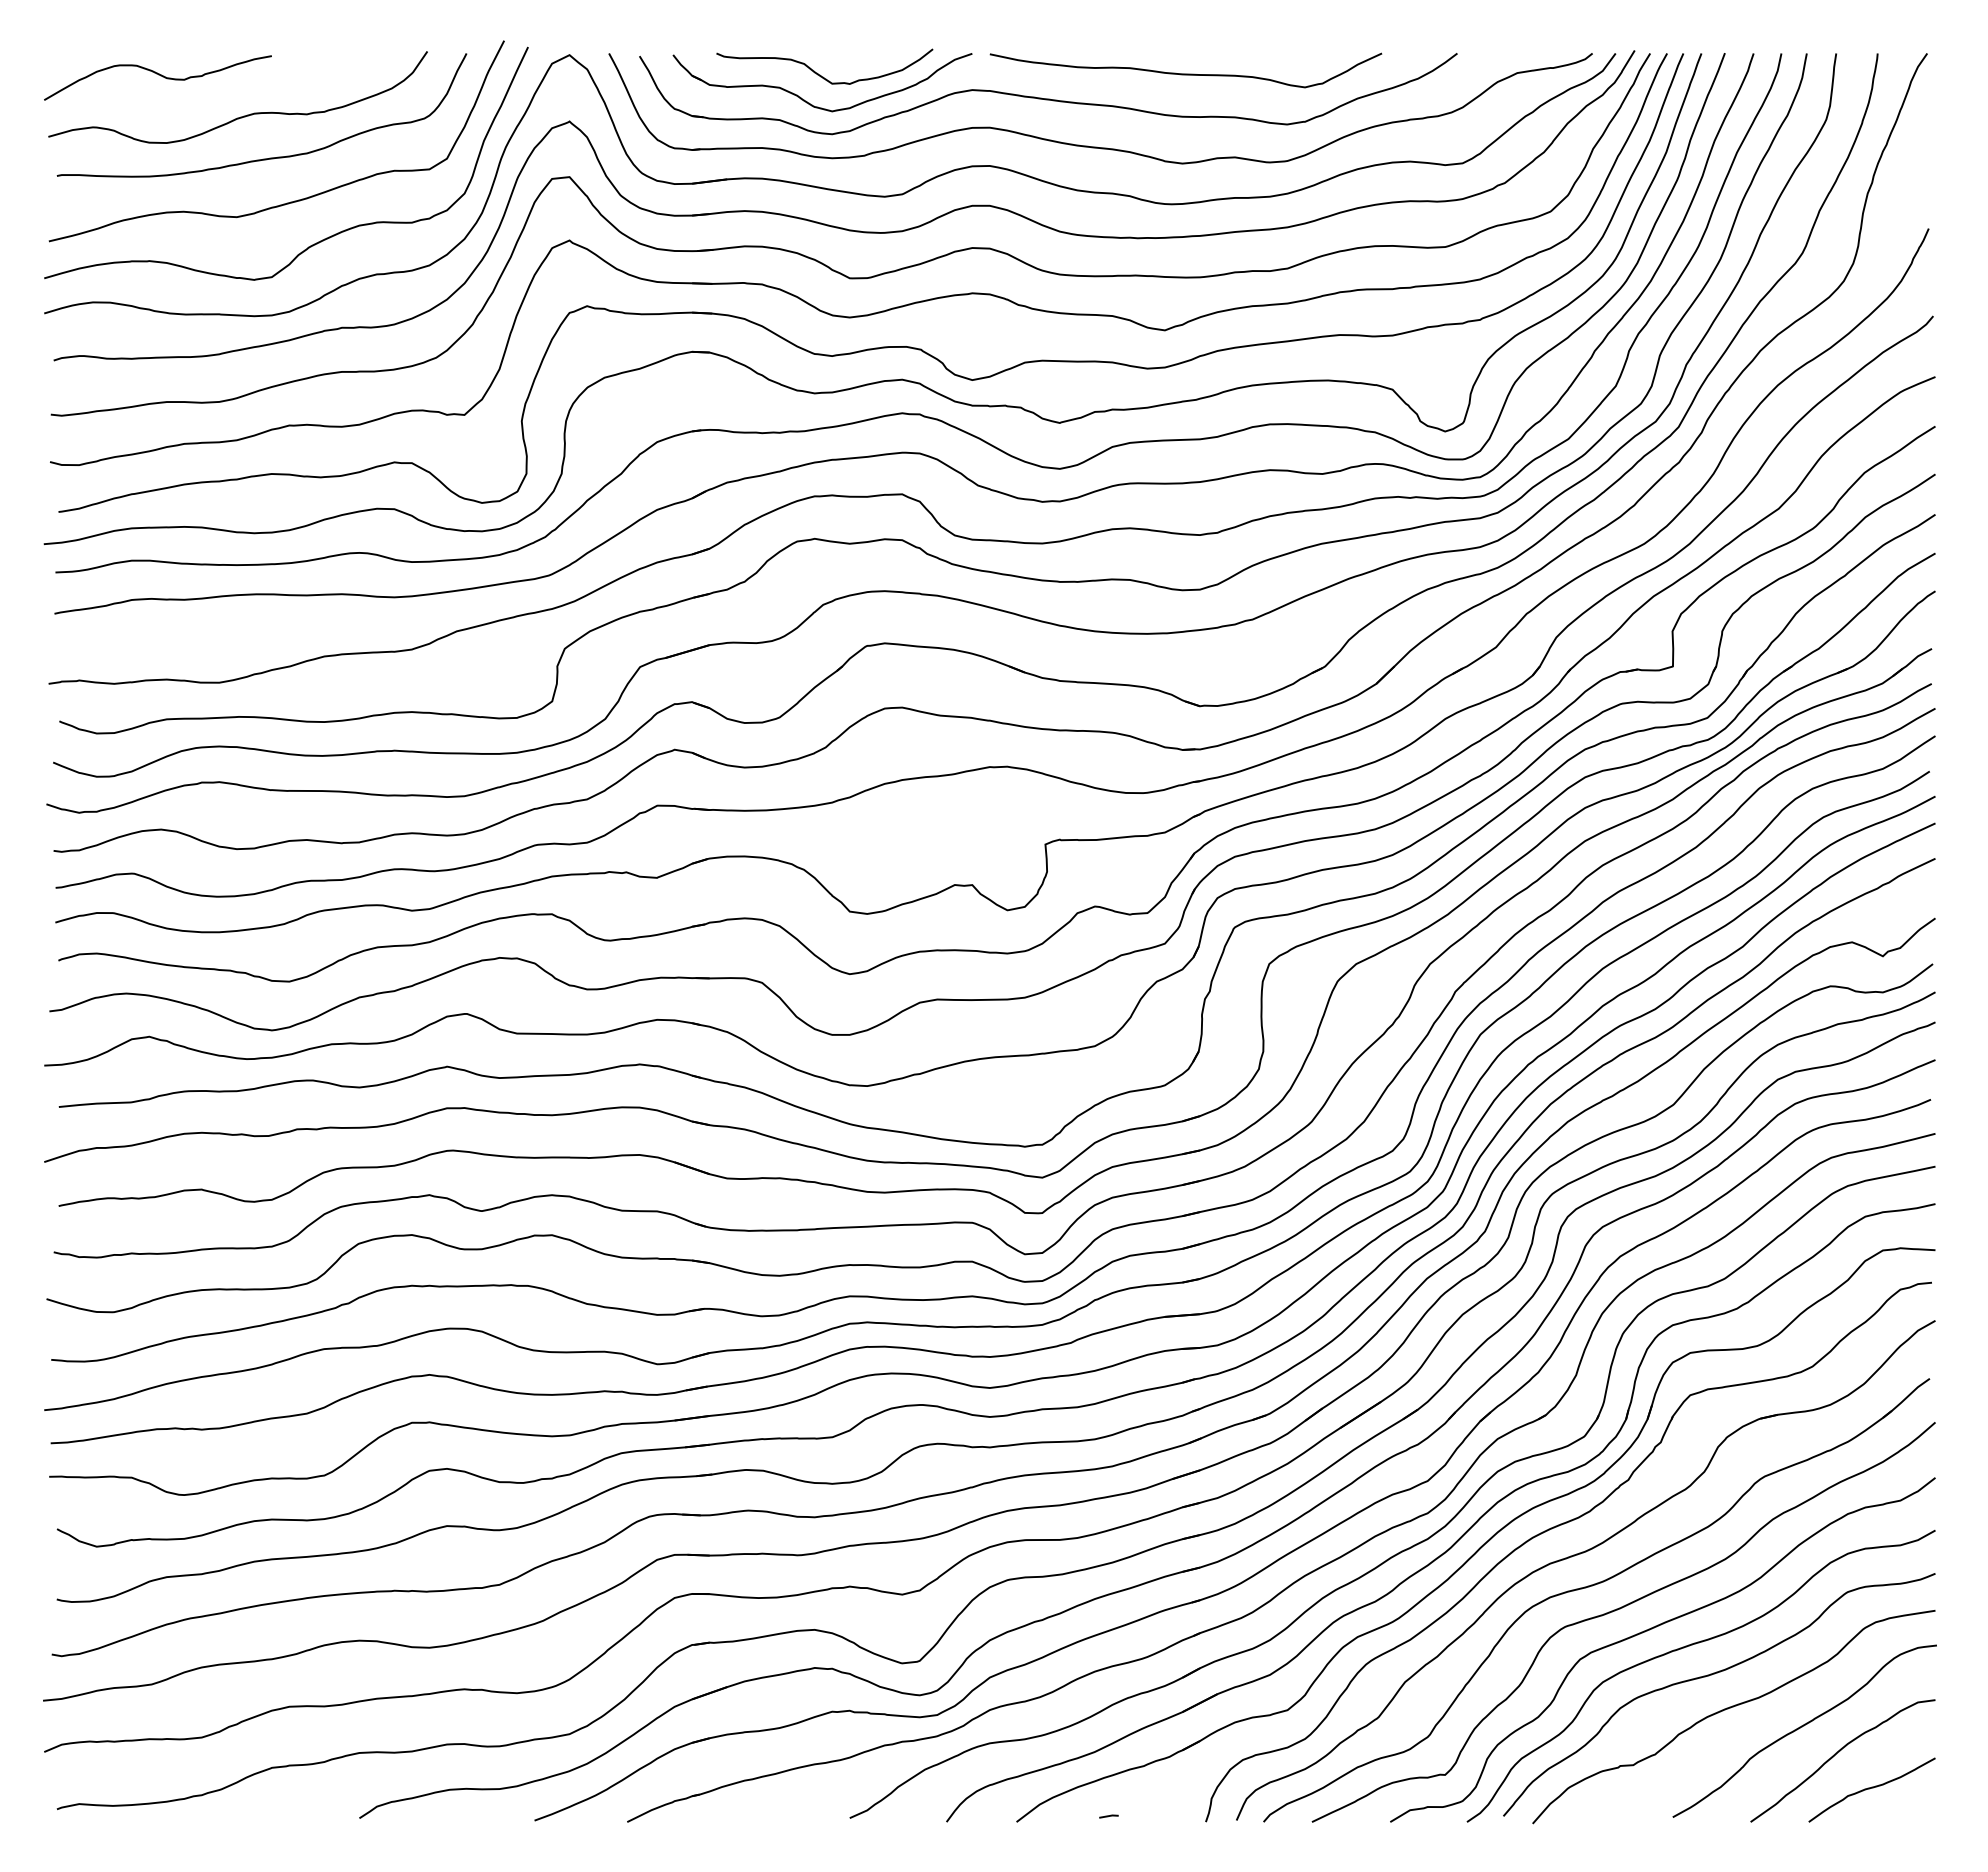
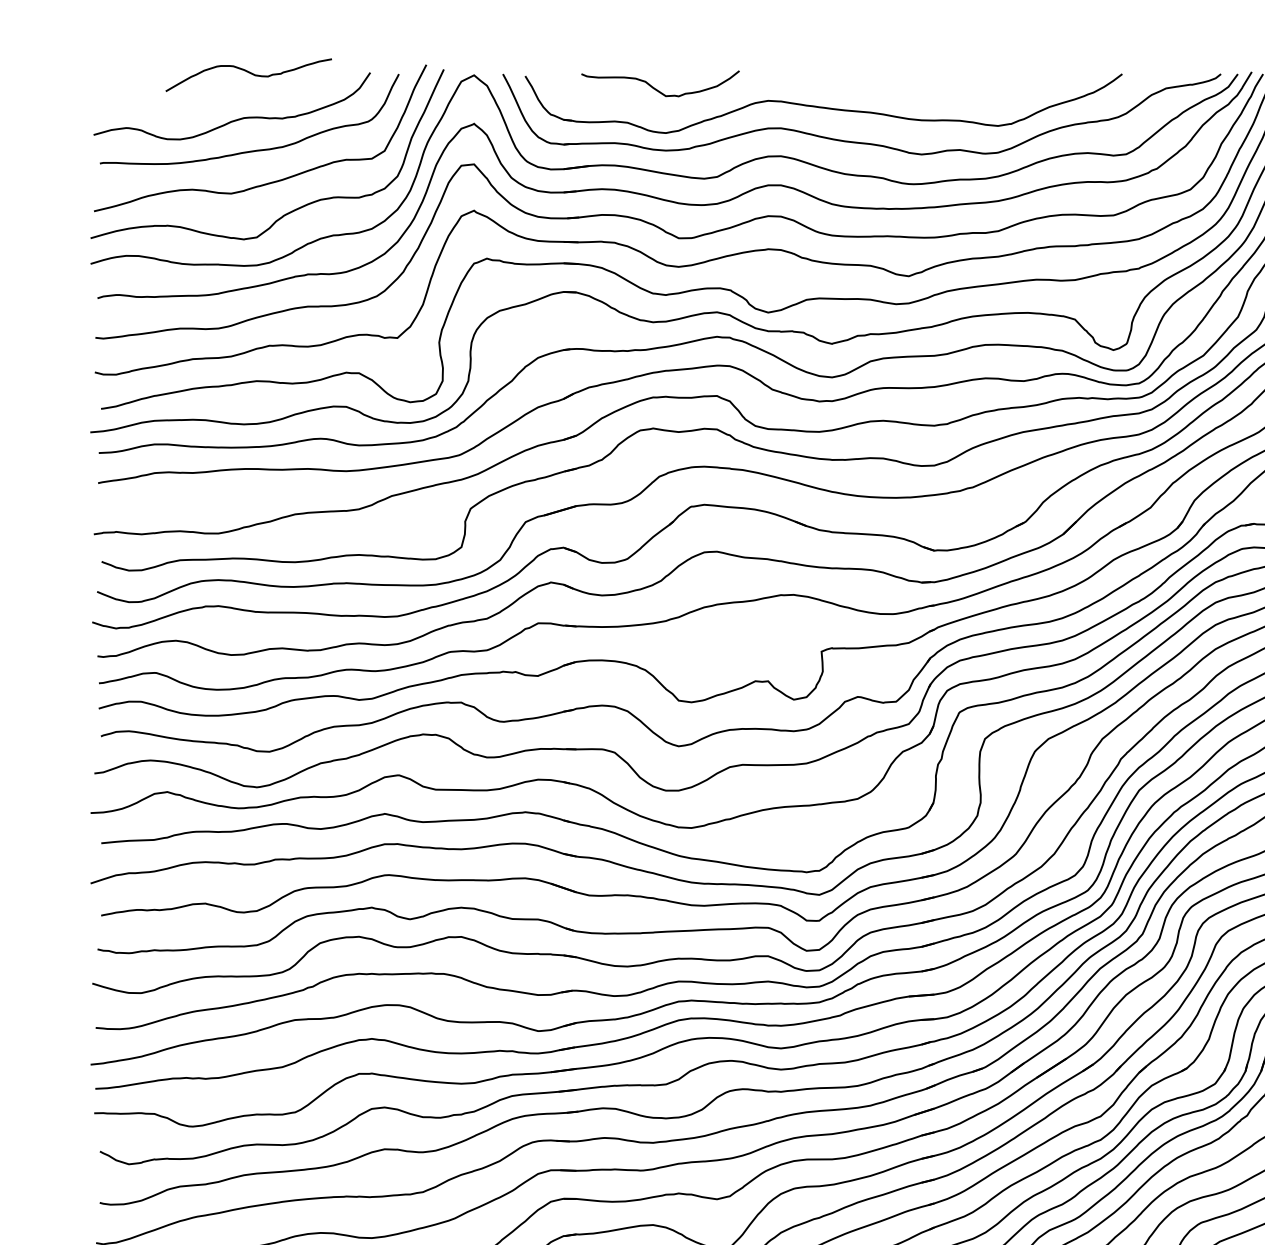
curve: (1185, 73) -> (923, 88), removed
curve: (158, 75) -> (249, 73), moved
part: (809, 102) -> (649, 109), removed

